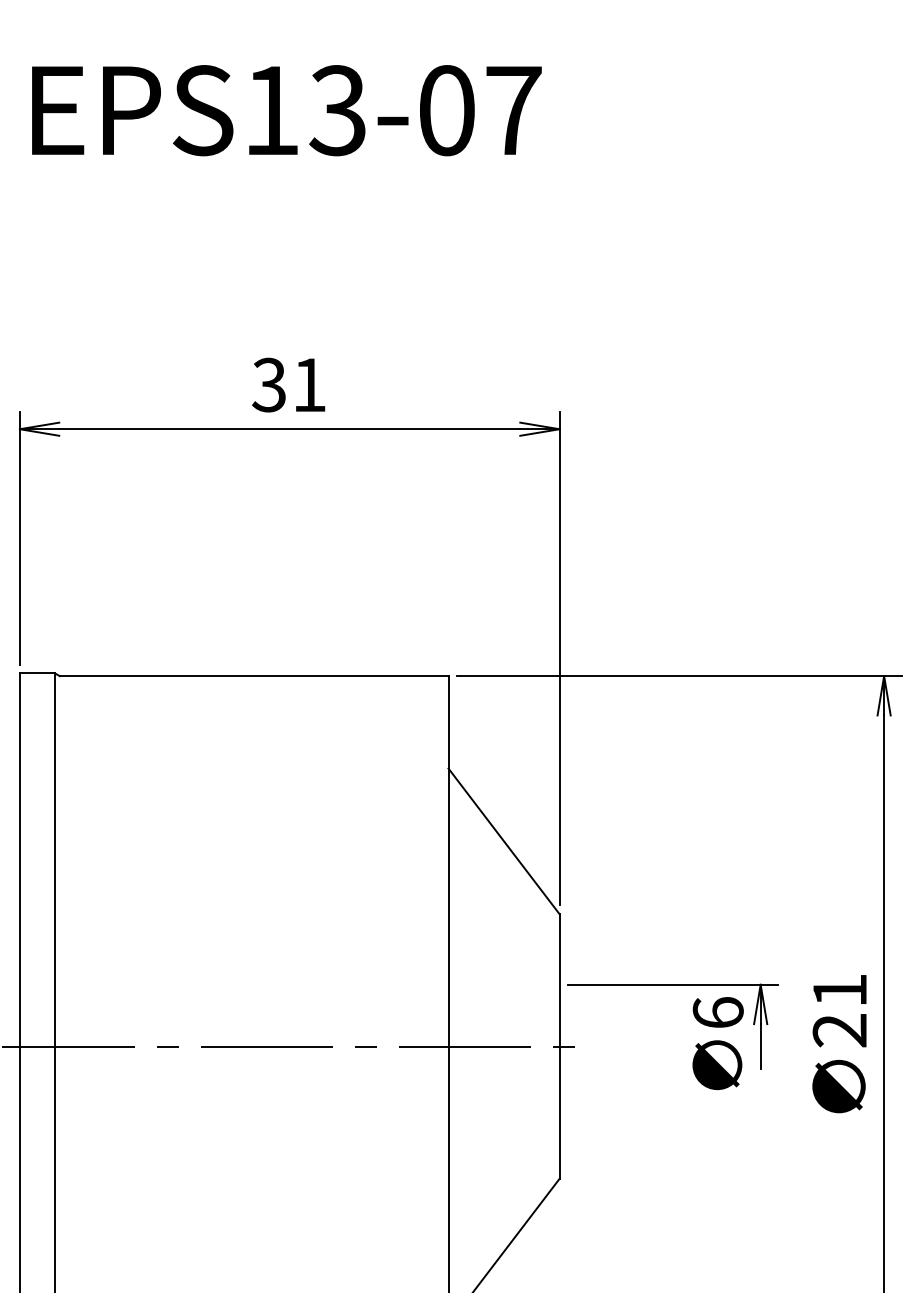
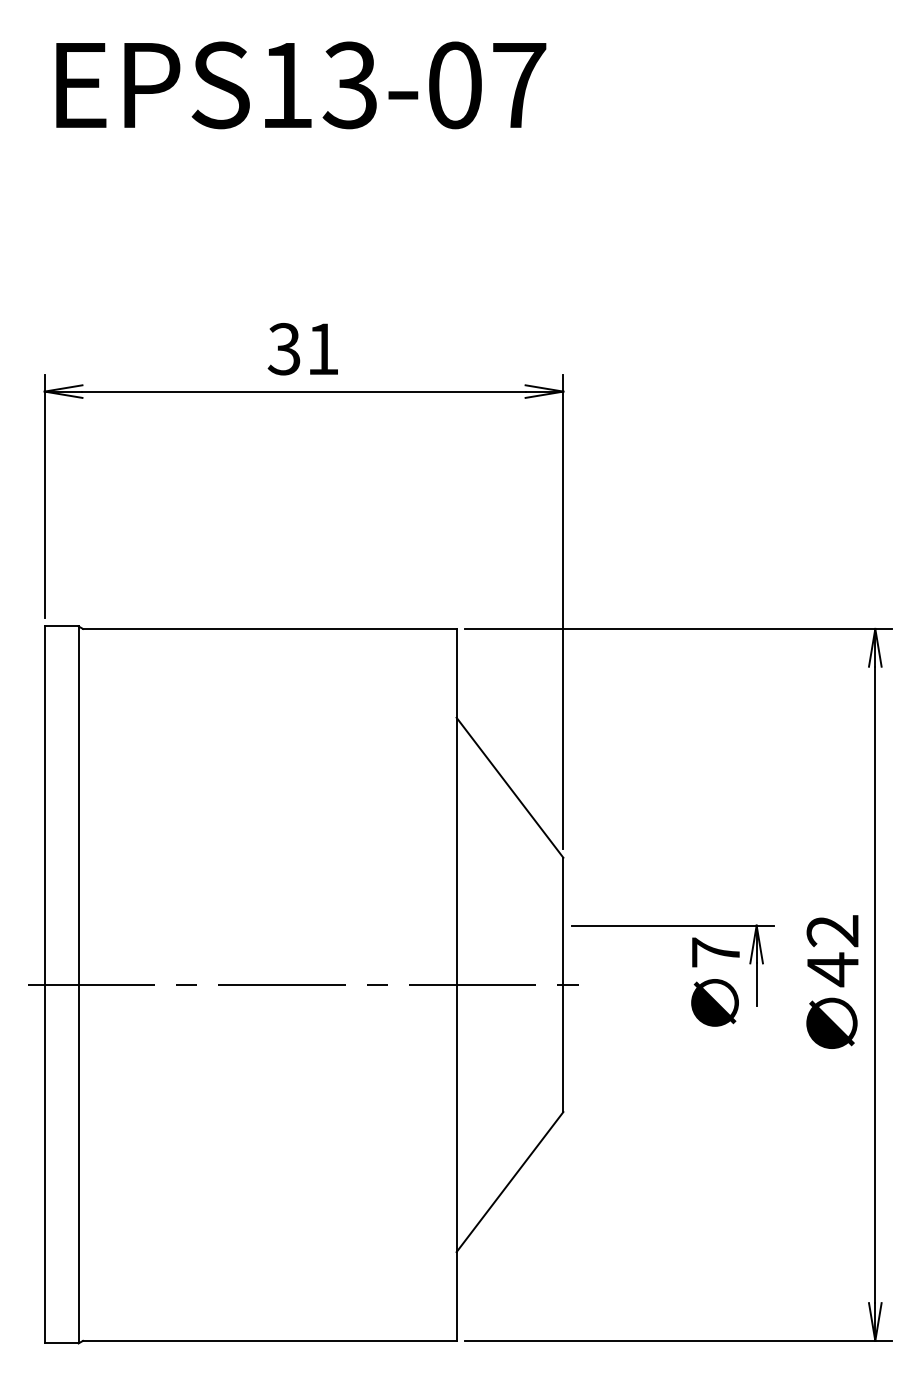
text: (839, 1011) -> (832, 951), 21 -> 42
text: (717, 1012) -> (715, 952), 6 -> 7

